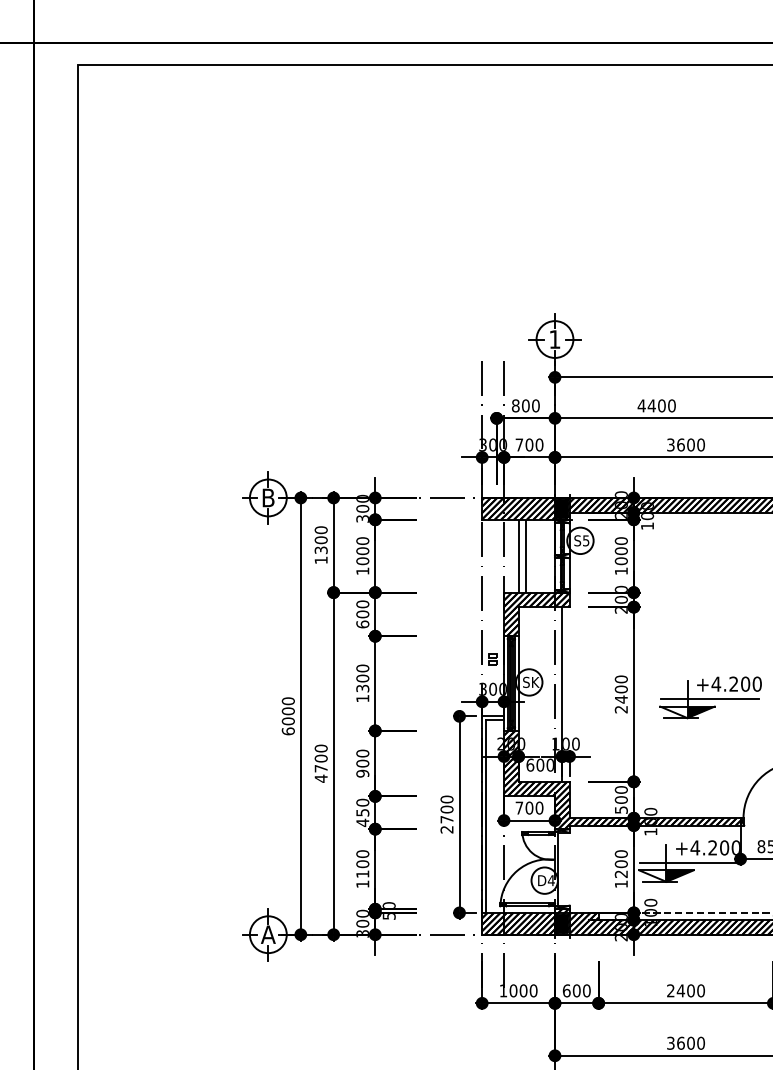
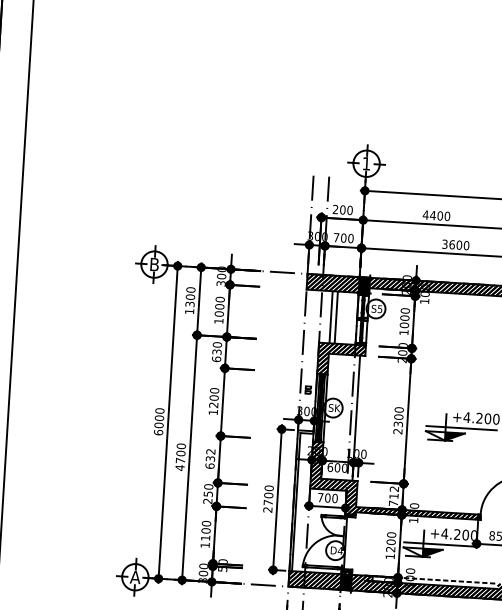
text: (515, 405) -> (335, 209), 800 -> 200
text: (362, 614) -> (216, 352), 600 -> 630
text: (362, 688) -> (213, 405), 1300 -> 1200
text: (620, 699) -> (397, 424), 2400 -> 2300
text: (362, 763) -> (210, 458), 900 -> 632
text: (620, 799) -> (393, 495), 500 -> 712
text: (362, 822) -> (207, 501), 450 -> 250

